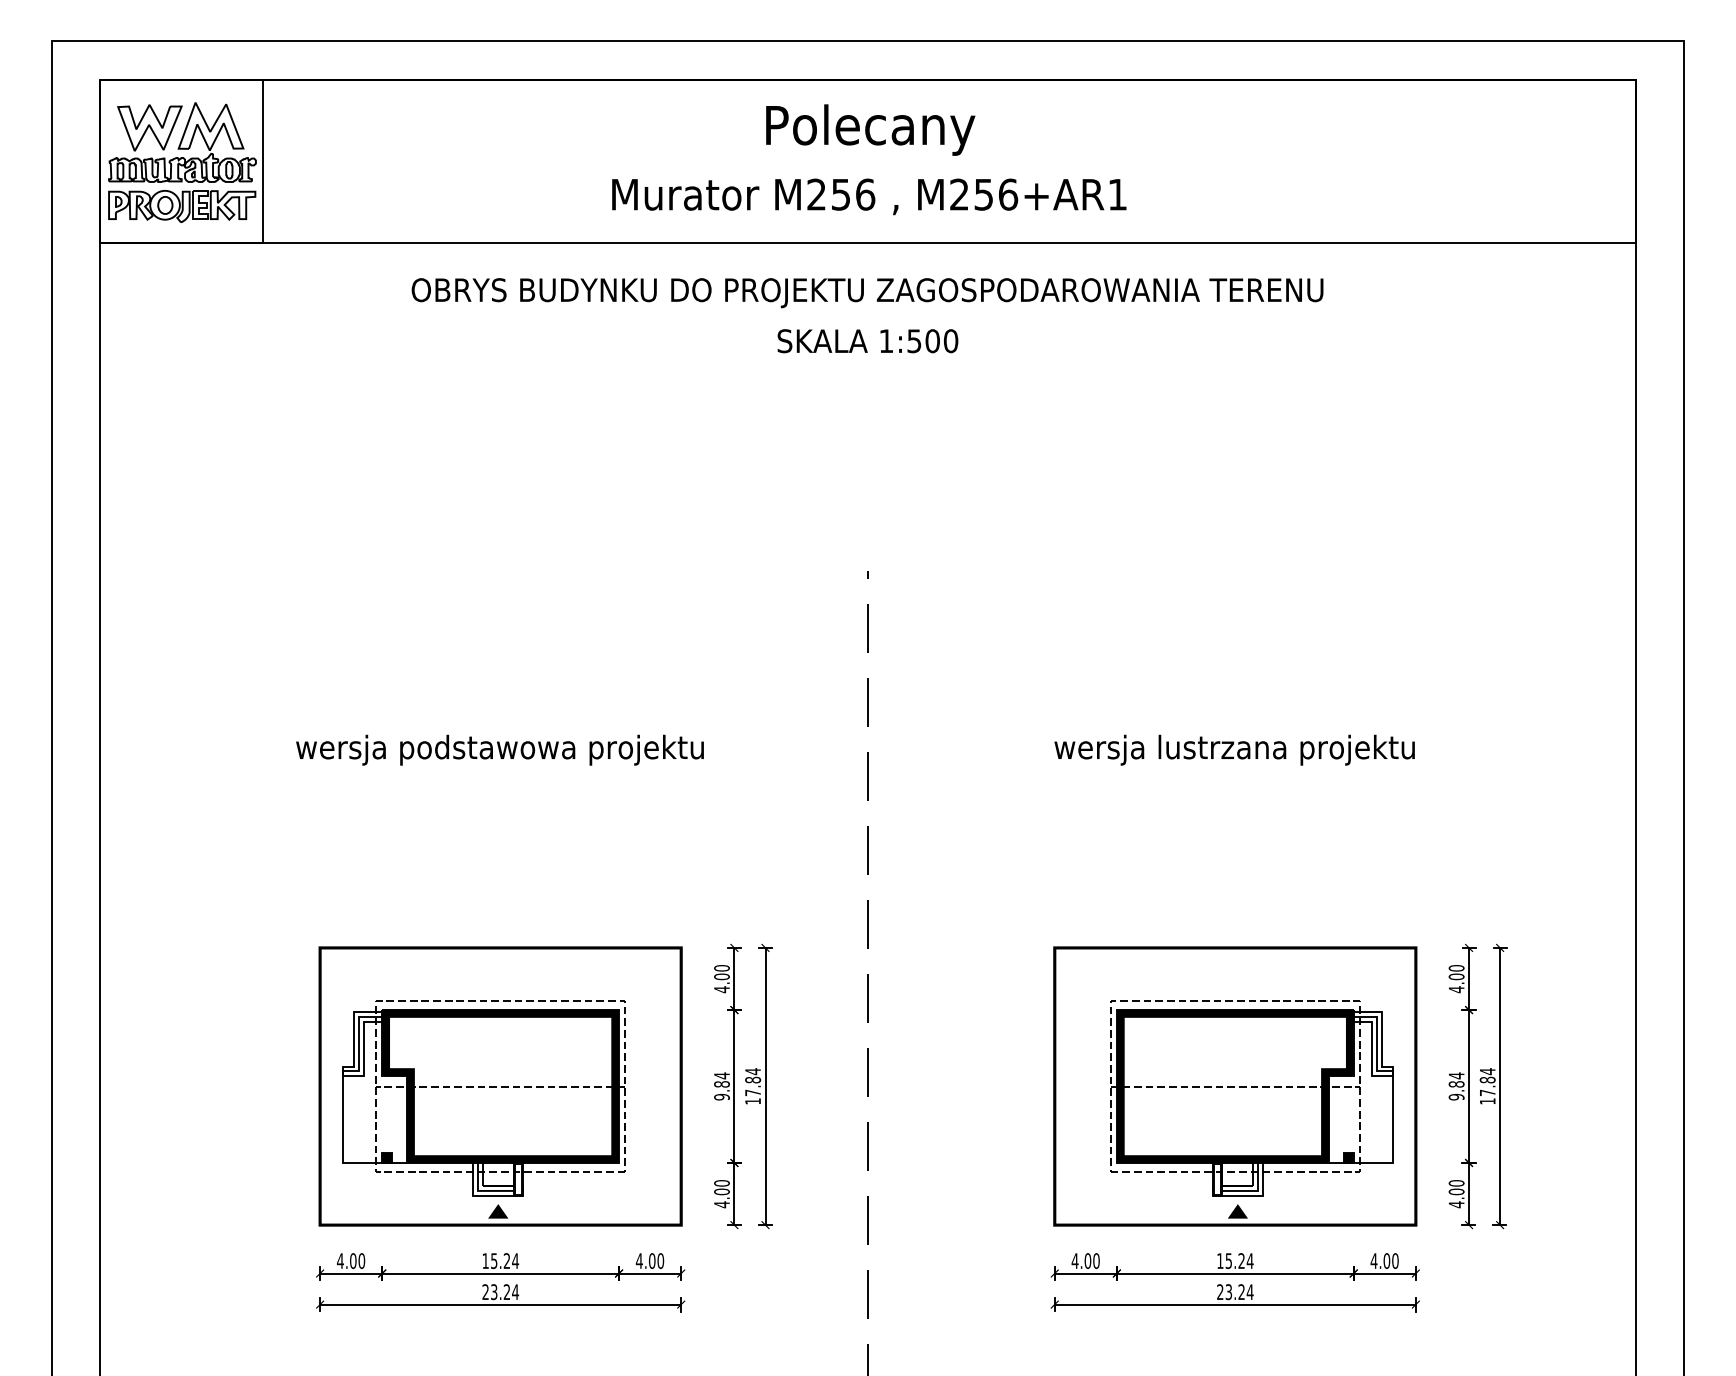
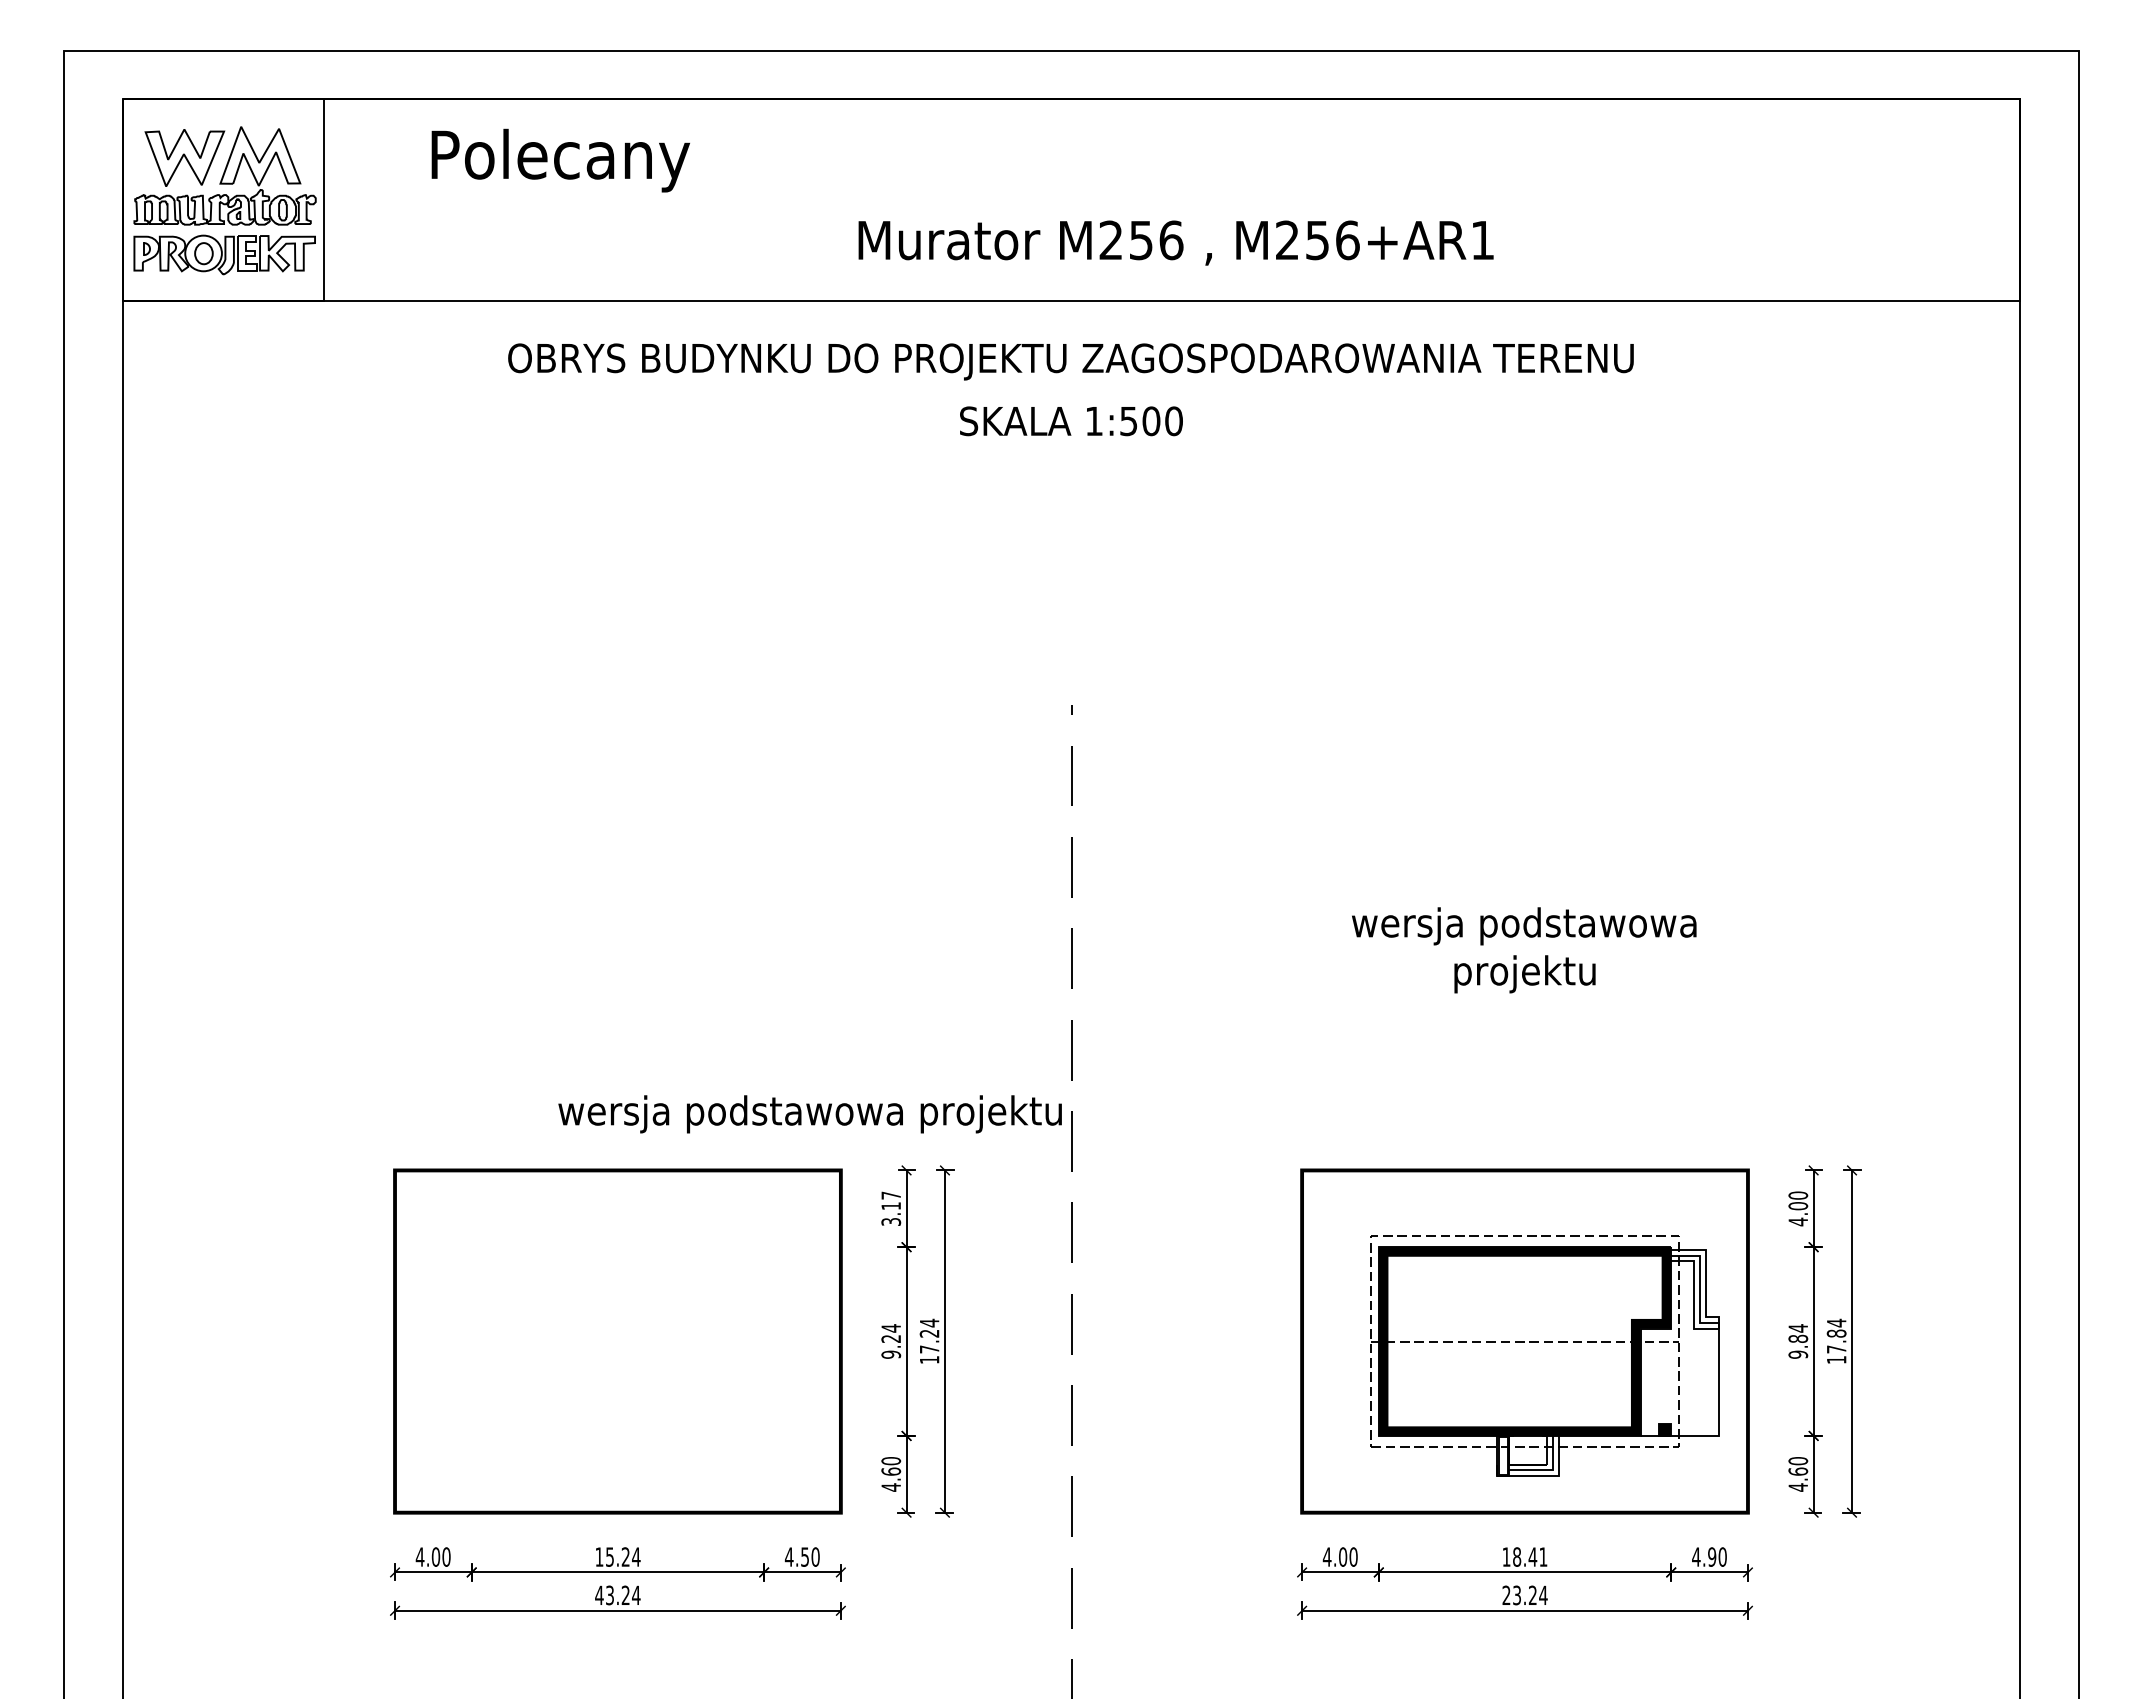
text: (870, 129) -> (560, 160), moved
text: (868, 196) -> (1175, 242), moved
text: (499, 750) -> (809, 1114), moved
text: (1234, 769) -> (1523, 950), wersja lustrzana projektu -> wersja podstawowa projektu
text: (722, 978) -> (891, 1208), 4.00 -> 3.17
text: (752, 1079) -> (929, 1333), 17.84 -> 17.24
text: (722, 1084) -> (891, 1338), 9.84 -> 9.24
part: (484, 1097) -> (597, 1355), removed
text: (721, 1191) -> (890, 1471), 4.00 -> 4.60
text: (1455, 1191) -> (1797, 1471), 4.00 -> 4.60
fill: (497, 1211) -> (614, 1495), removed
fill: (1237, 1211) -> (1527, 1495), removed
text: (652, 1260) -> (805, 1556), 4.00 -> 4.50
text: (1239, 1260) -> (1530, 1556), 15.24 -> 18.41
text: (1387, 1260) -> (1712, 1556), 4.00 -> 4.90
text: (485, 1291) -> (599, 1594), 23.24 -> 43.24

